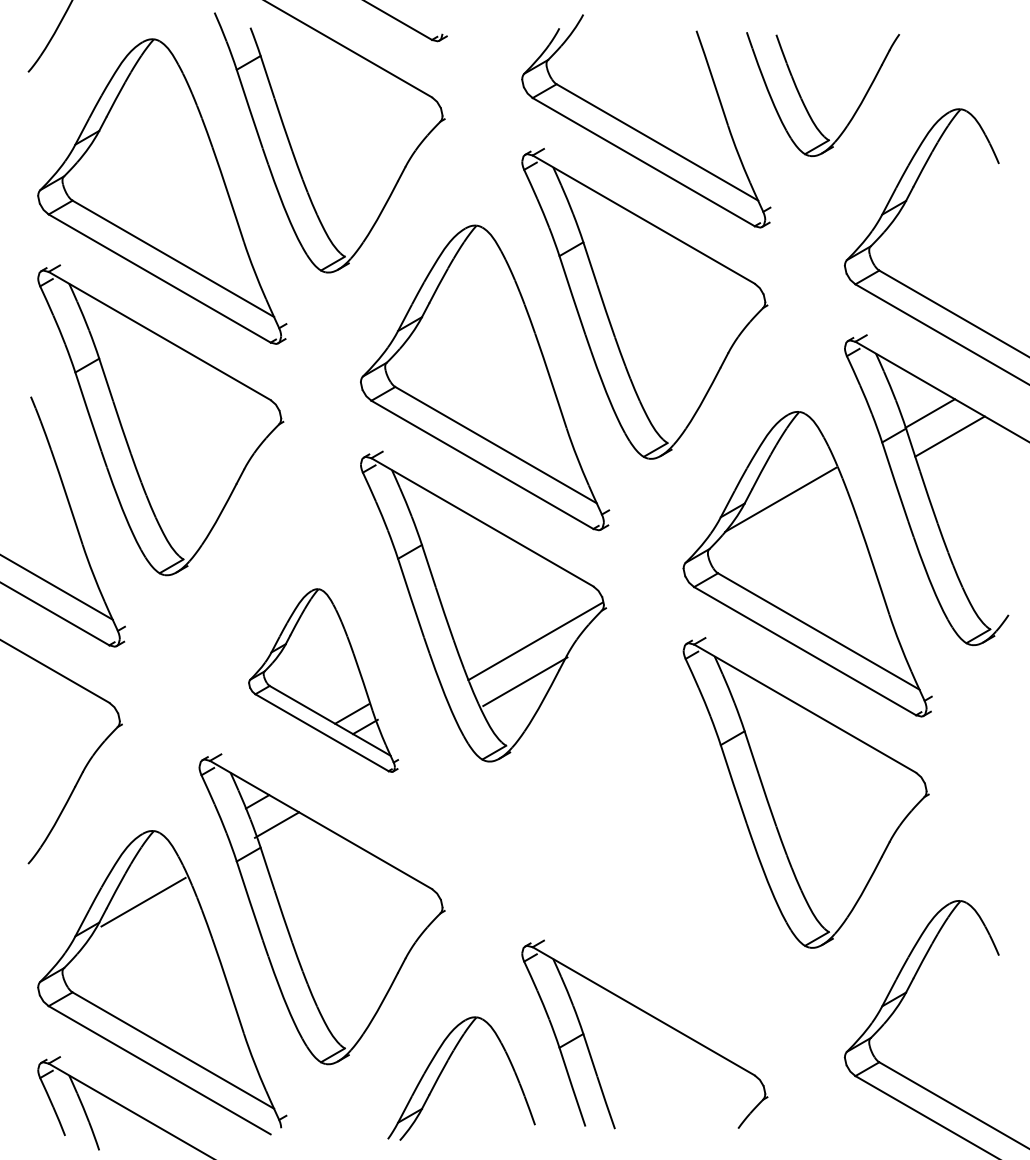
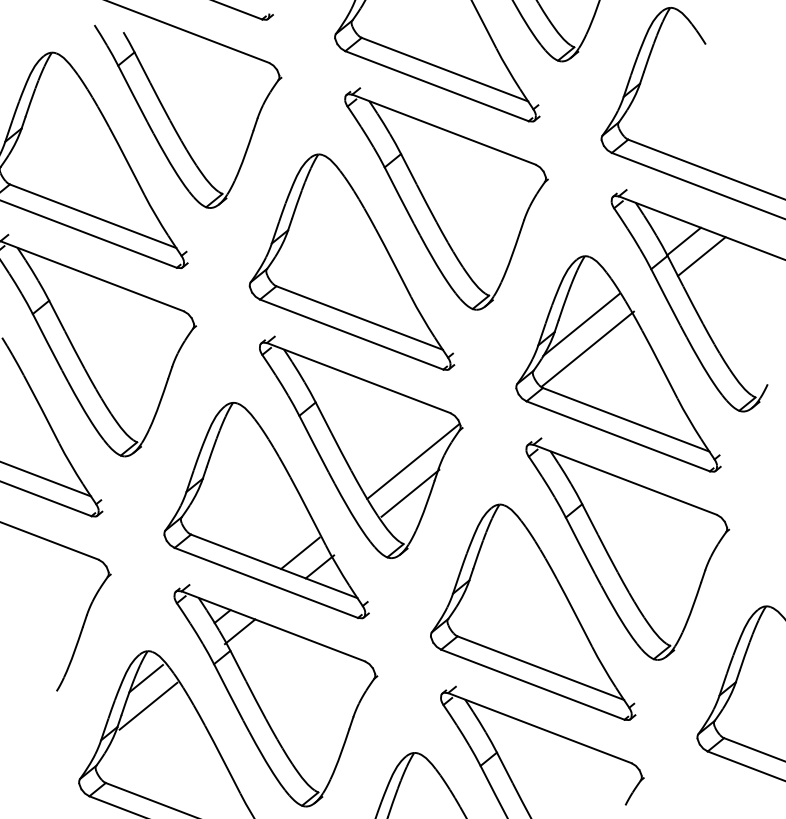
line: (783, 532) -> (587, 349), added
part: (323, 680) -> (257, 516), size x1.67
line: (145, 866) -> (145, 679), added
part: (646, 866) -> (524, 618), added

